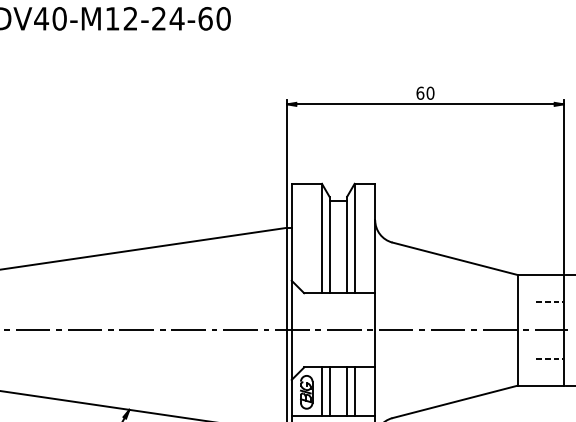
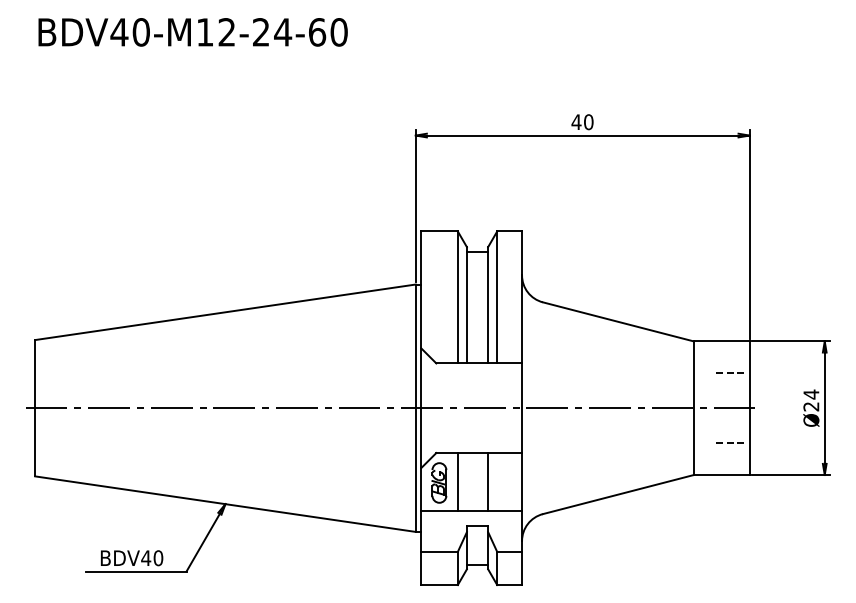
text: (420, 93) -> (576, 122), 60 -> 40
line: (329, 391) -> (466, 482), removed
line: (354, 391) -> (497, 482), removed

